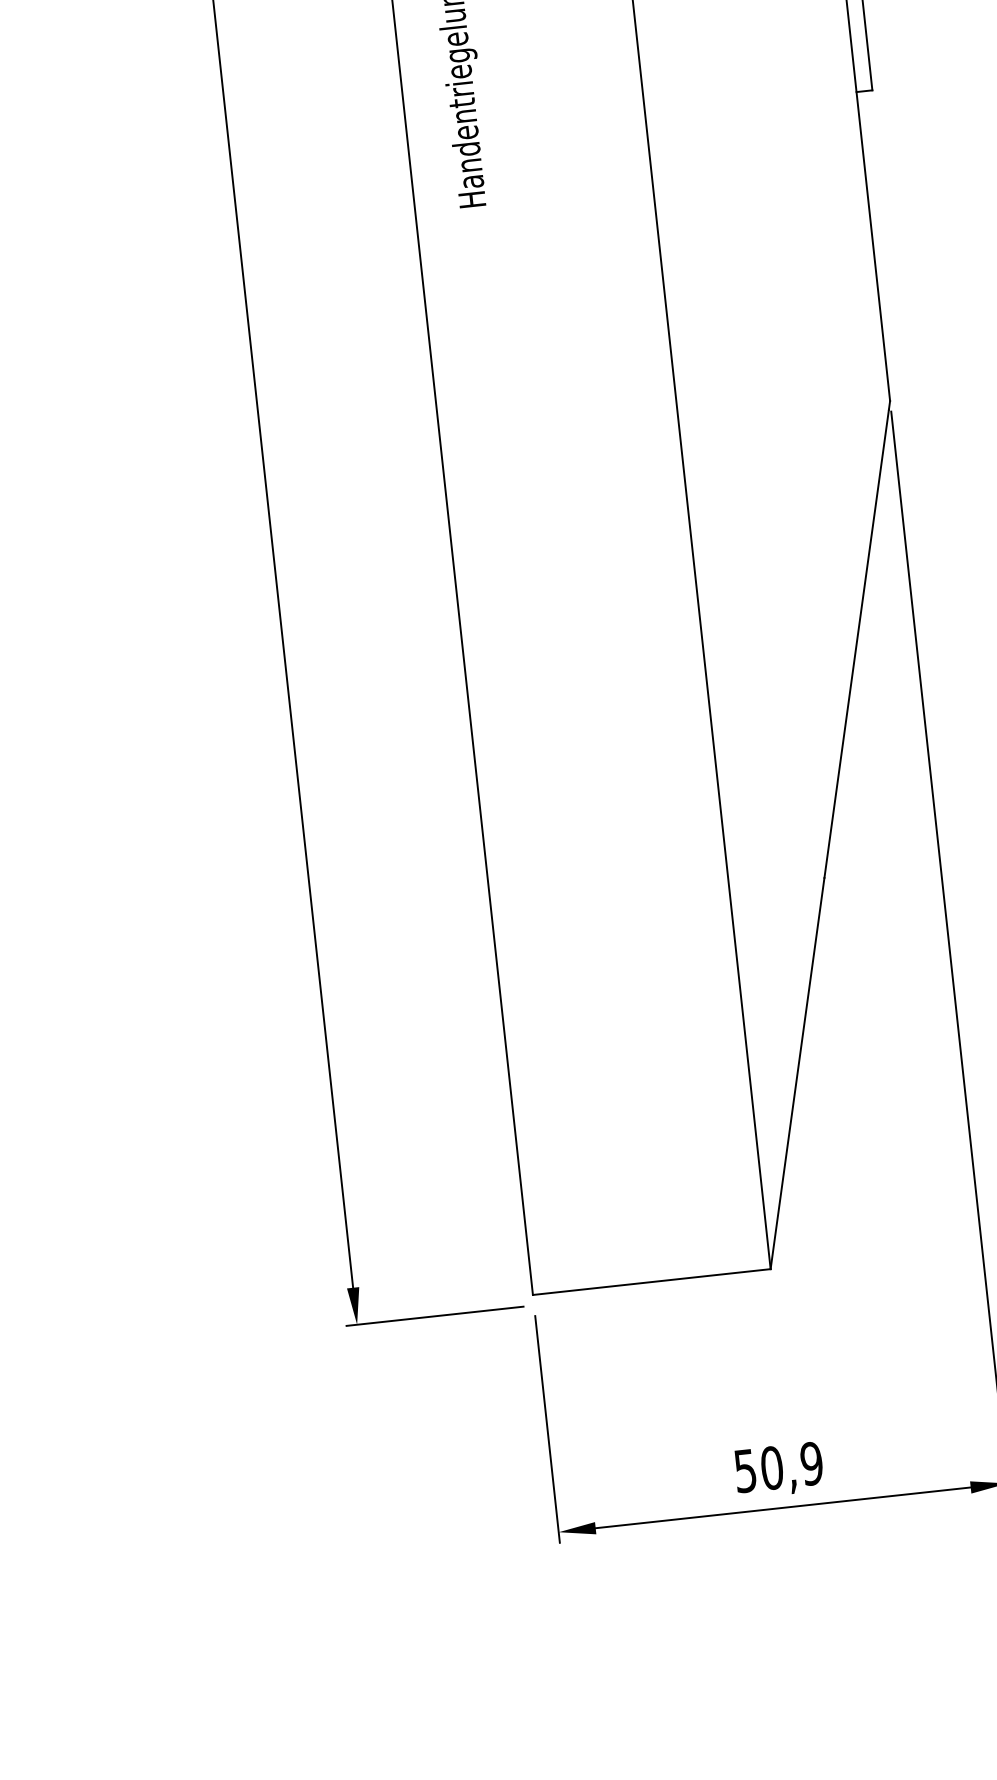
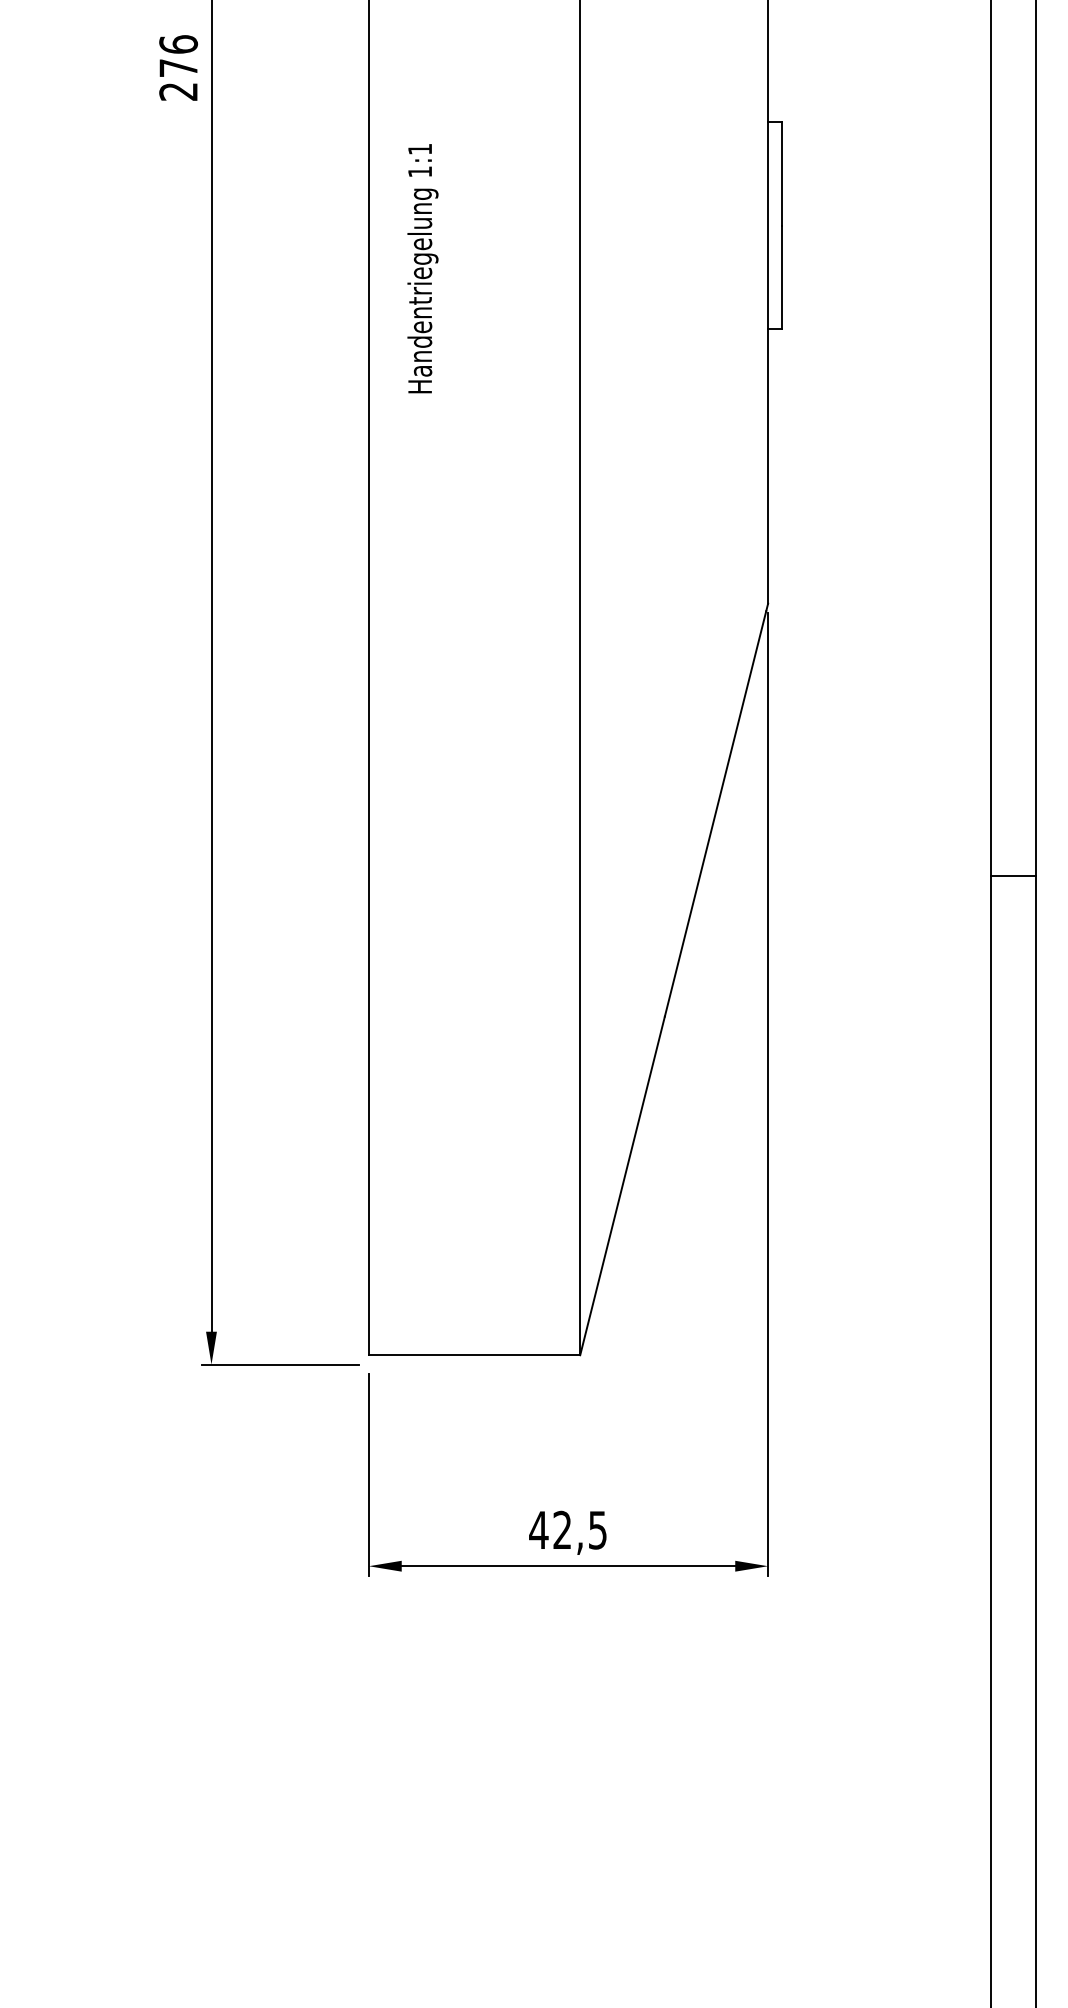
text: (778, 1466) -> (568, 1529), 50,9 -> 42,5

